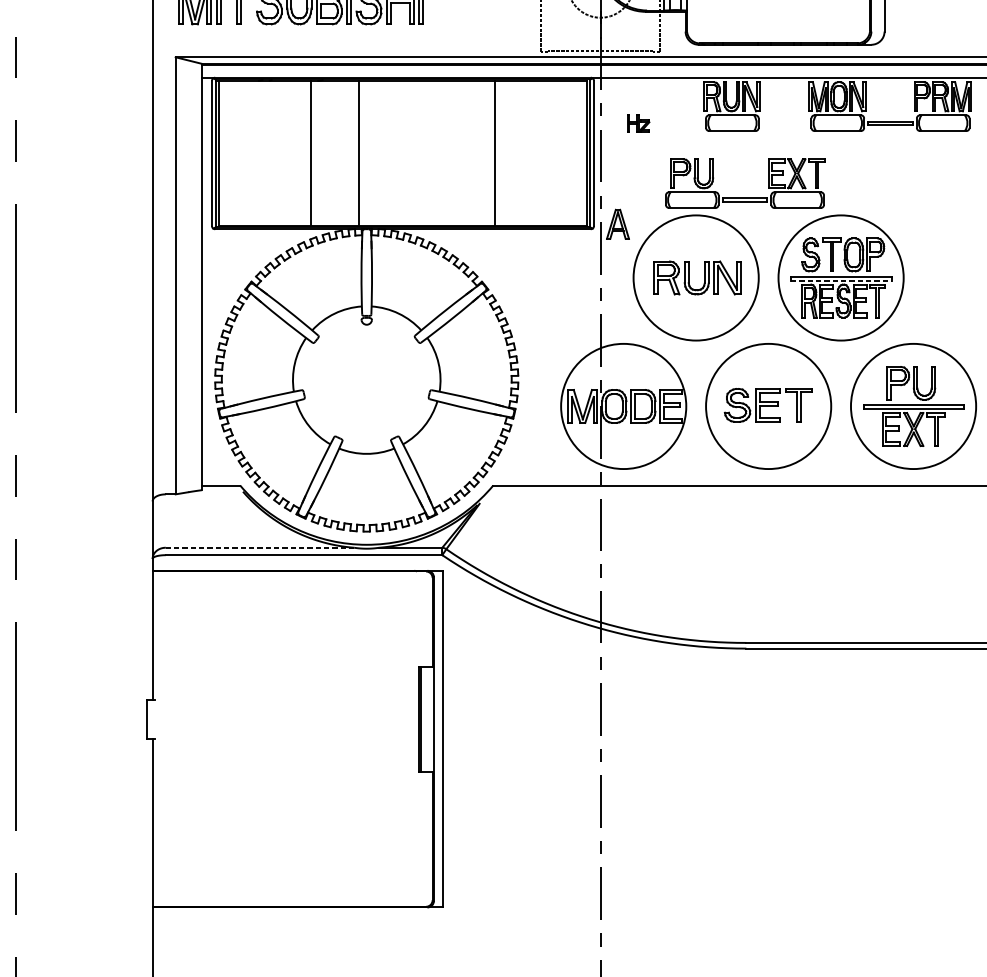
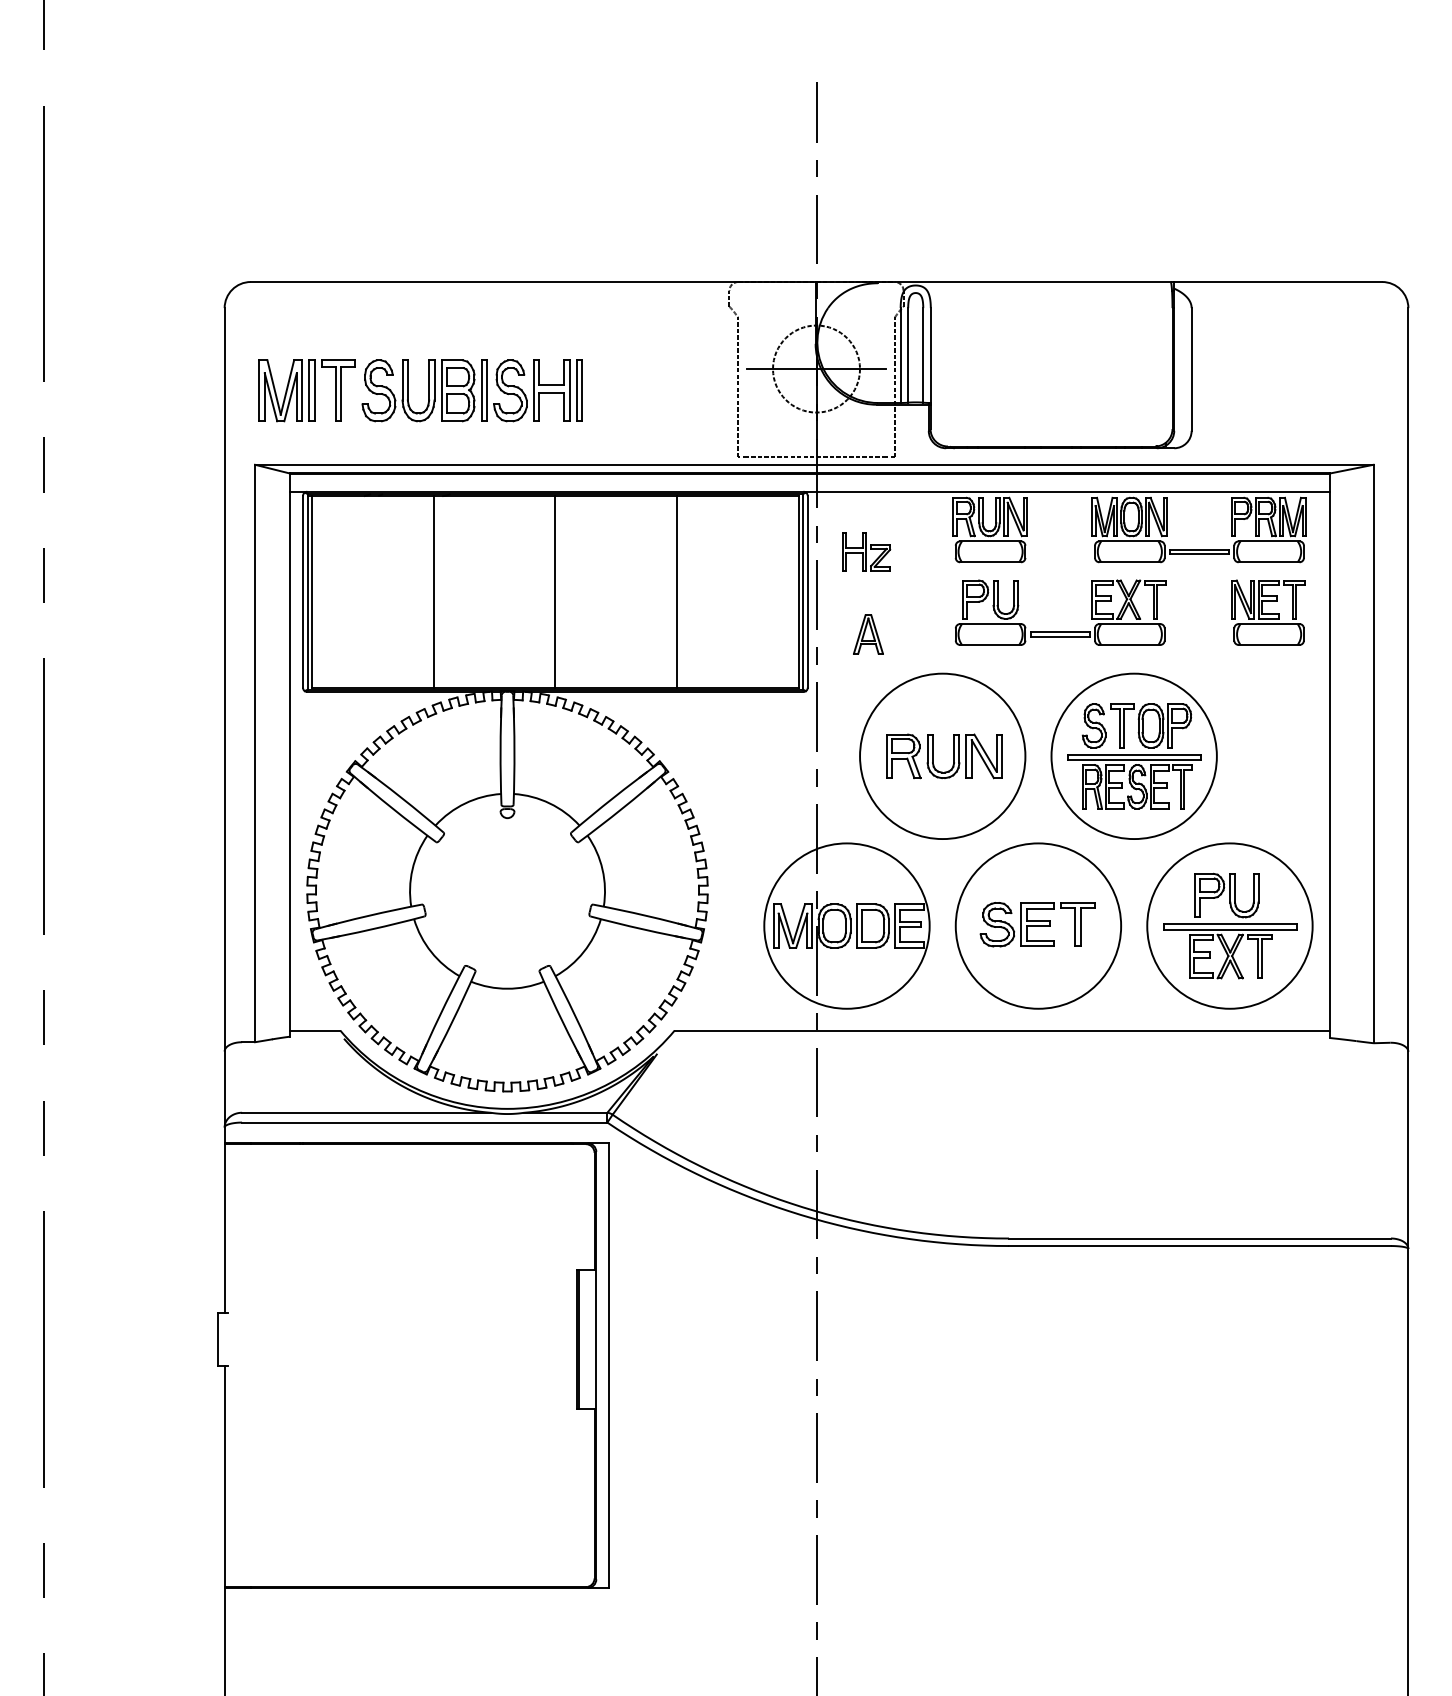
part: (638, 122) -> (866, 551), size x1.67
line: (359, 153) -> (555, 591), moved
part: (942, 169) -> (1268, 612), added
part: (745, 197) -> (1060, 631), moved
part: (618, 224) -> (868, 634), moved
line: (842, 281) -> (1135, 760), dashed -> solid
line: (259, 547) -> (365, 1112), dashed -> solid

